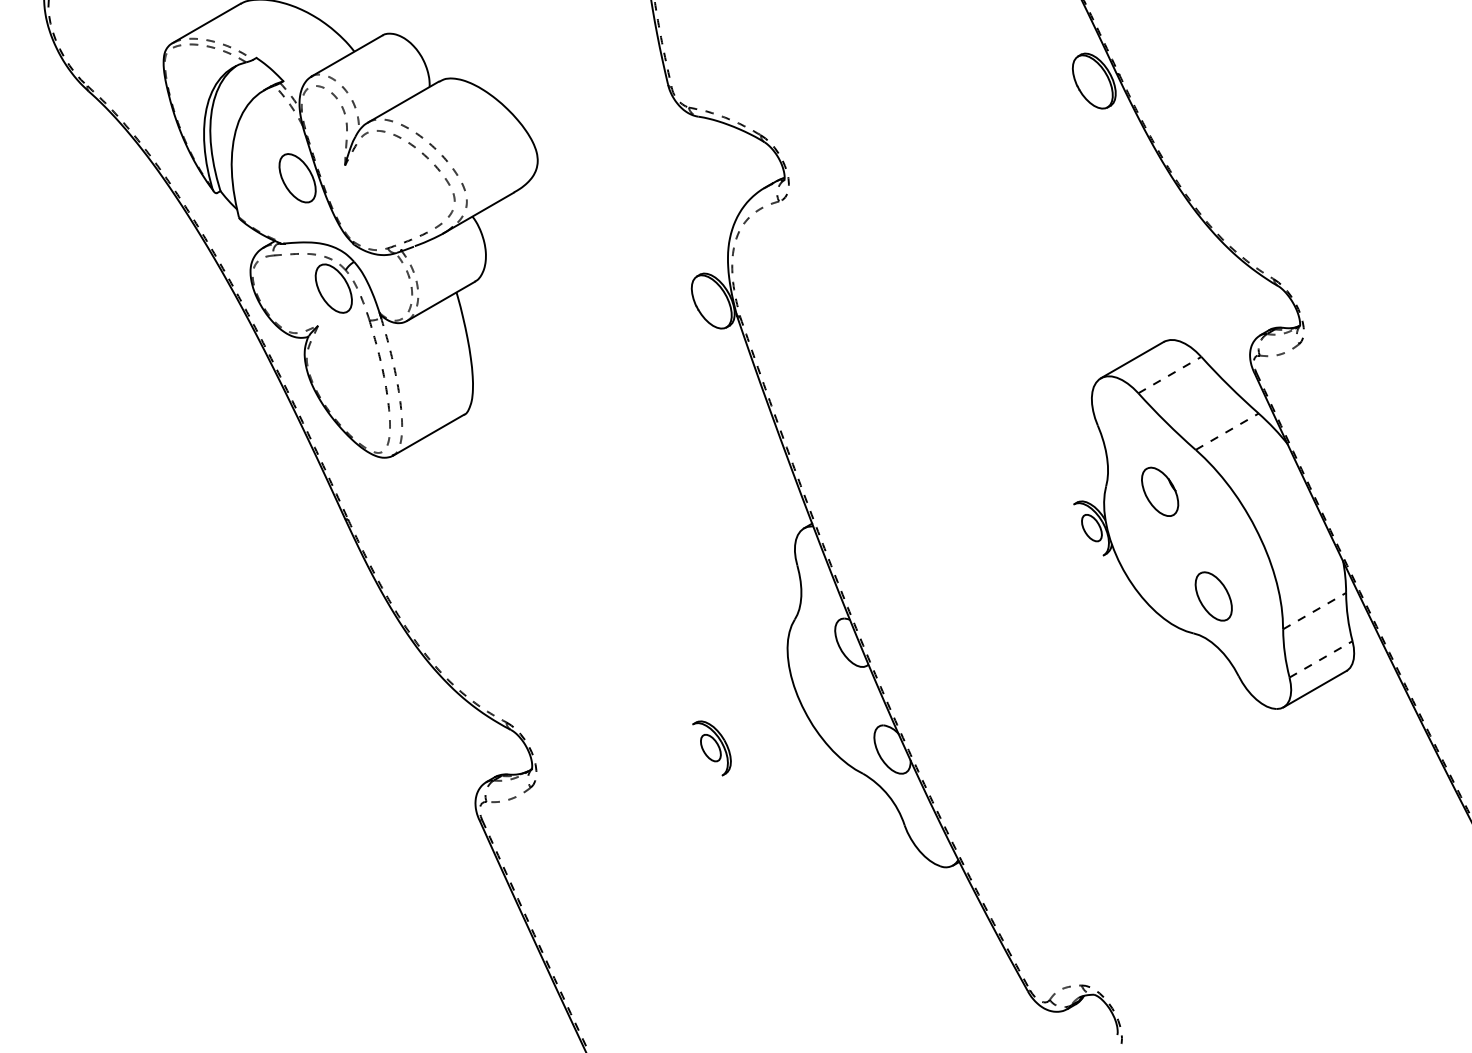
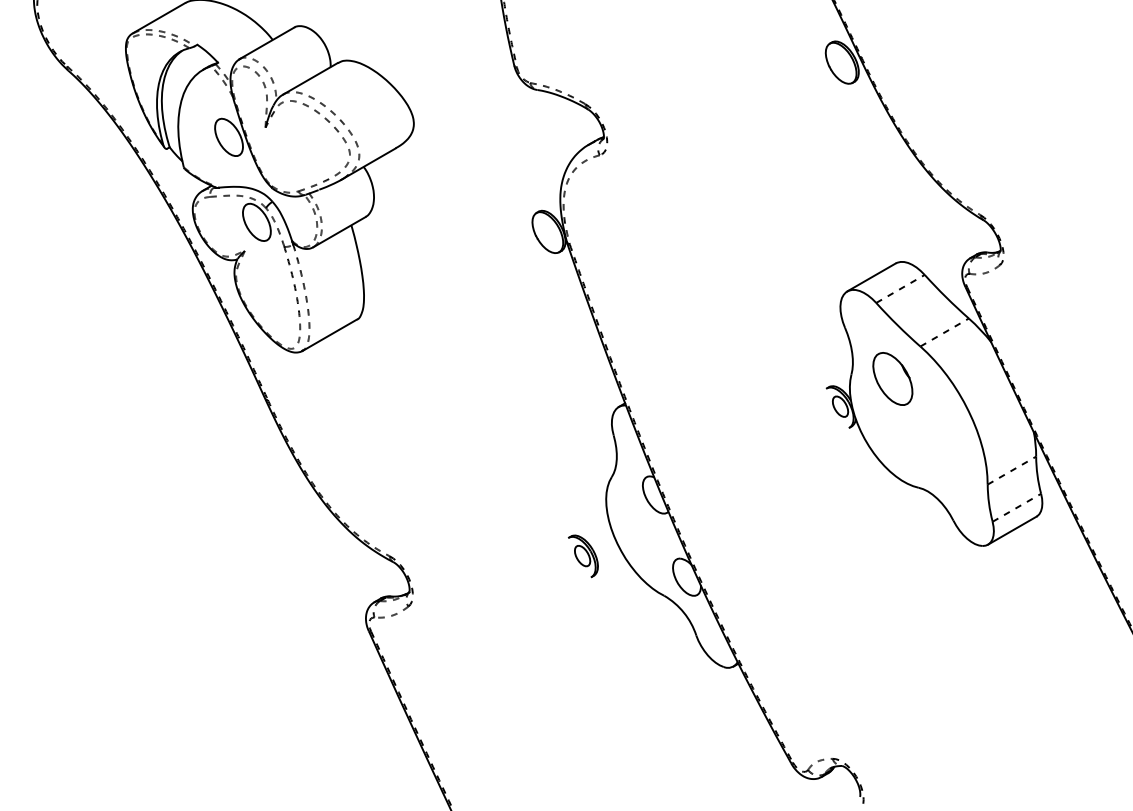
part: (1160, 491) -> (893, 378), size x1.4
part: (1213, 596) -> (934, 459), removed
part: (711, 748) -> (583, 556), moved

